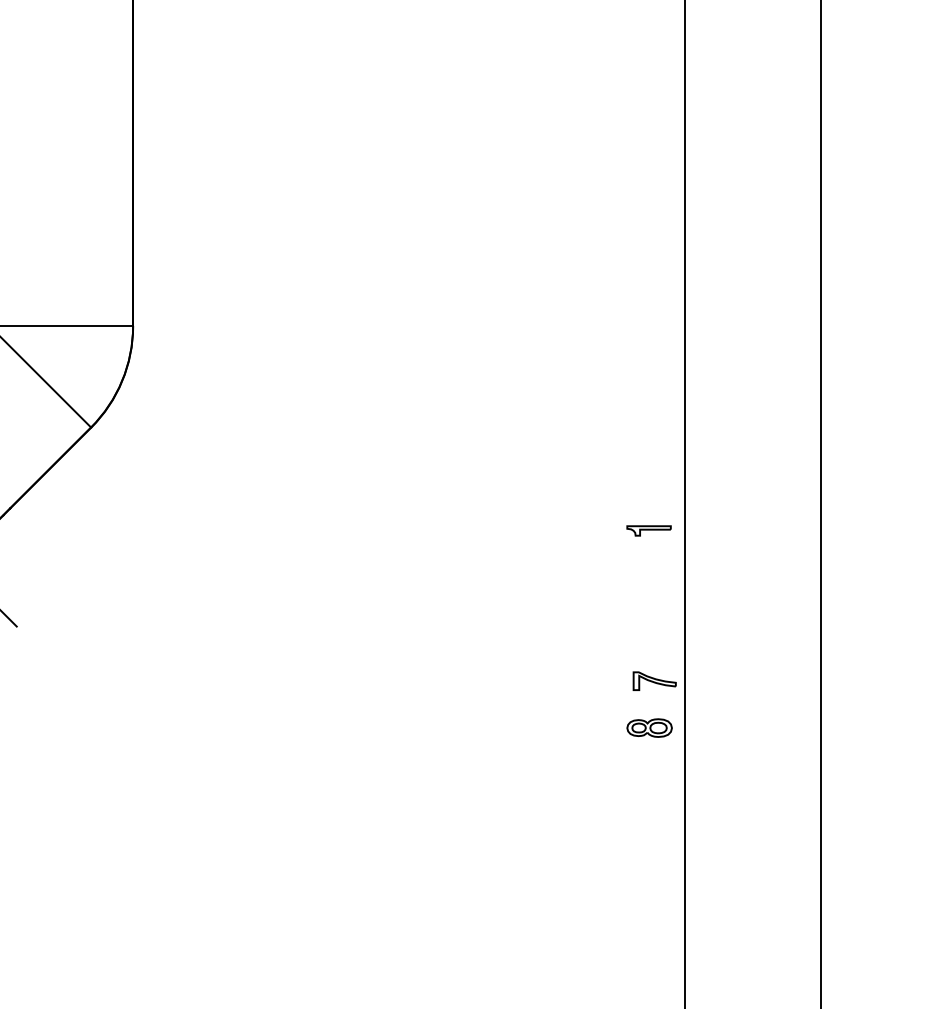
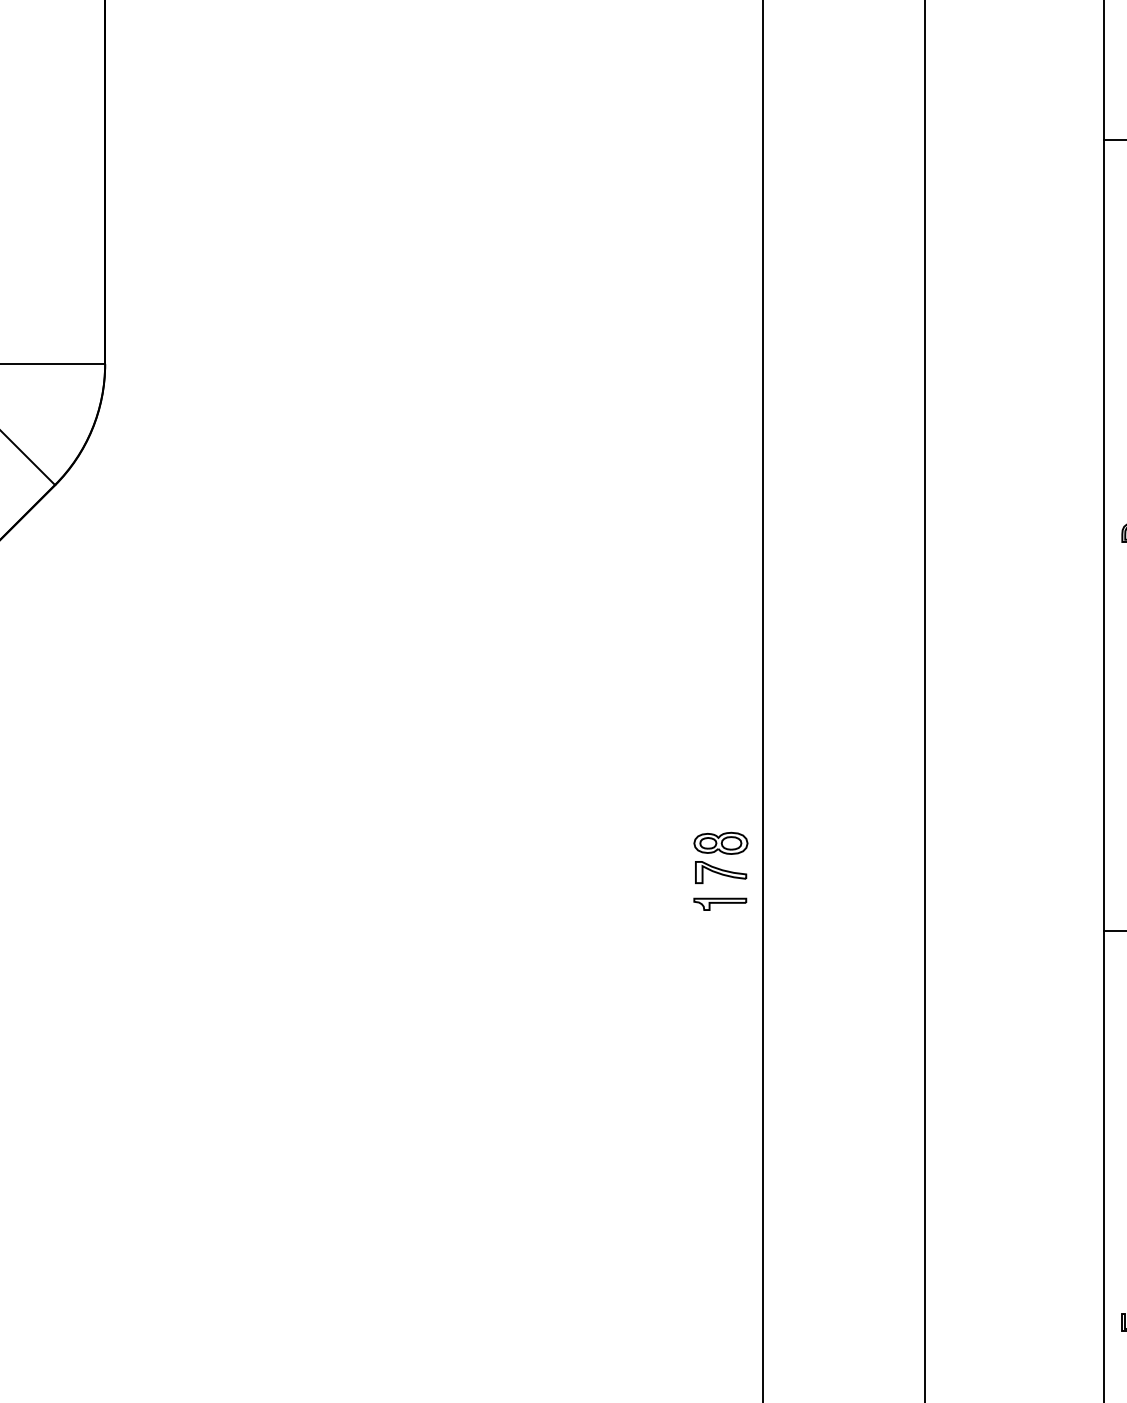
part: (649, 530) -> (720, 903), moved
part: (655, 681) -> (721, 872), moved

